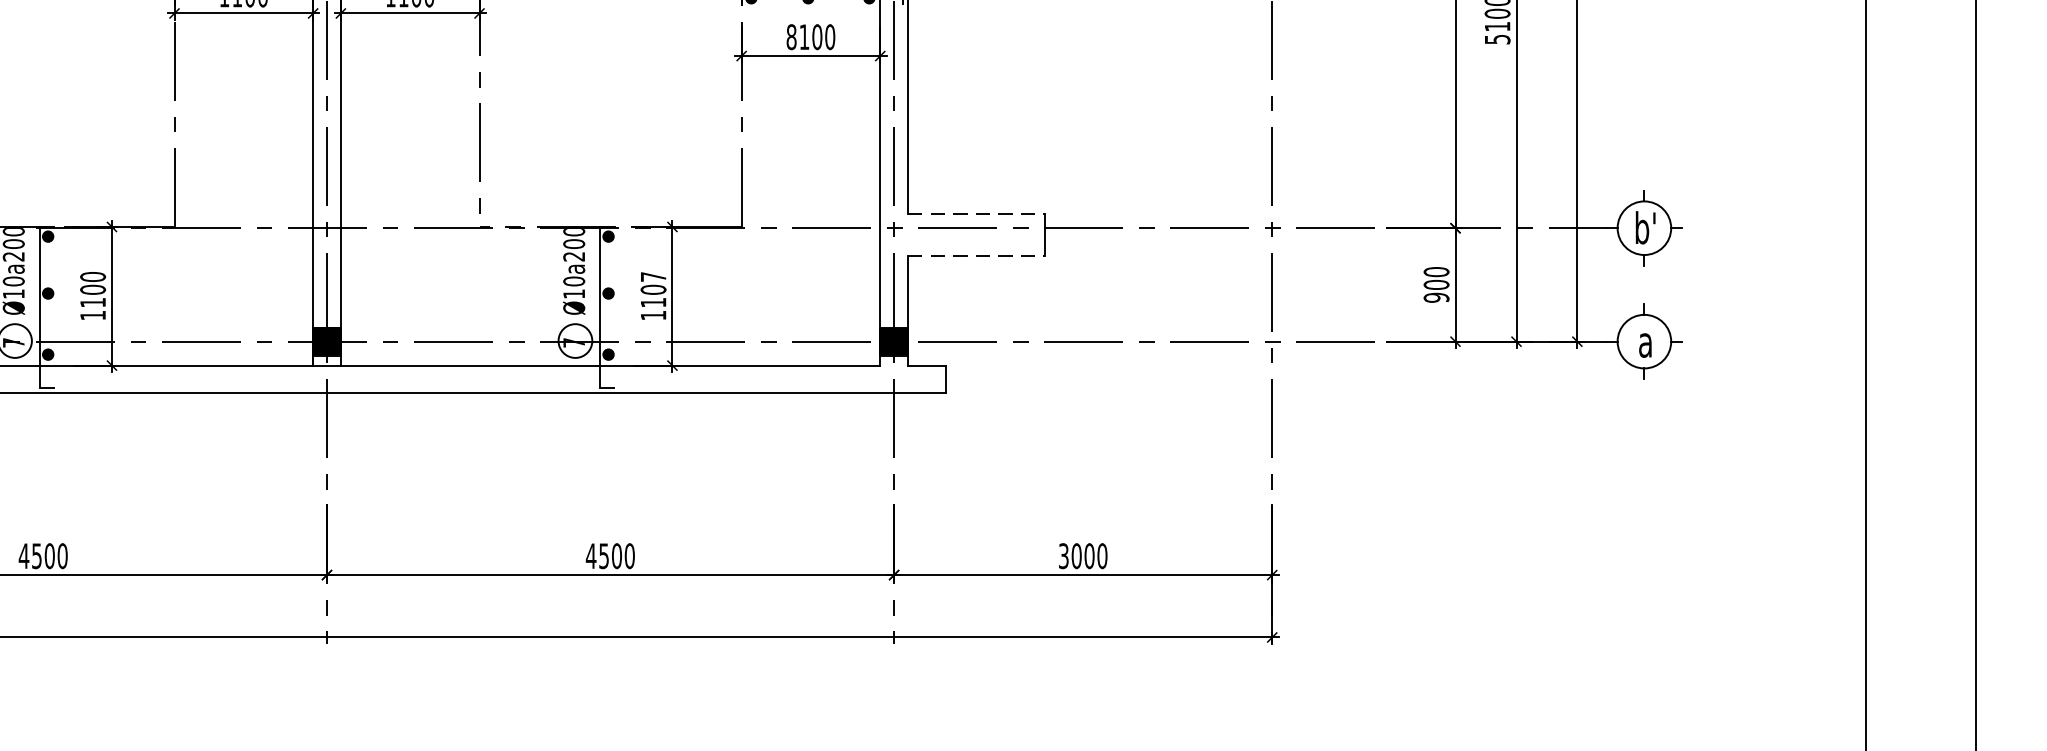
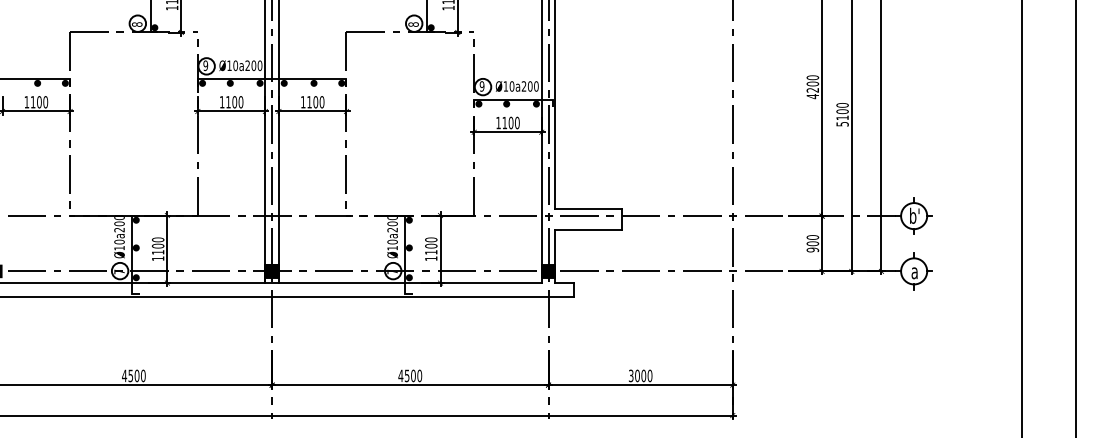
text: (791, 36) -> (498, 122), 8100 -> 1100
line: (978, 214) -> (589, 209), dashed -> solid
line: (978, 255) -> (589, 229), dashed -> solid
text: (653, 276) -> (431, 239), 1107 -> 1100

